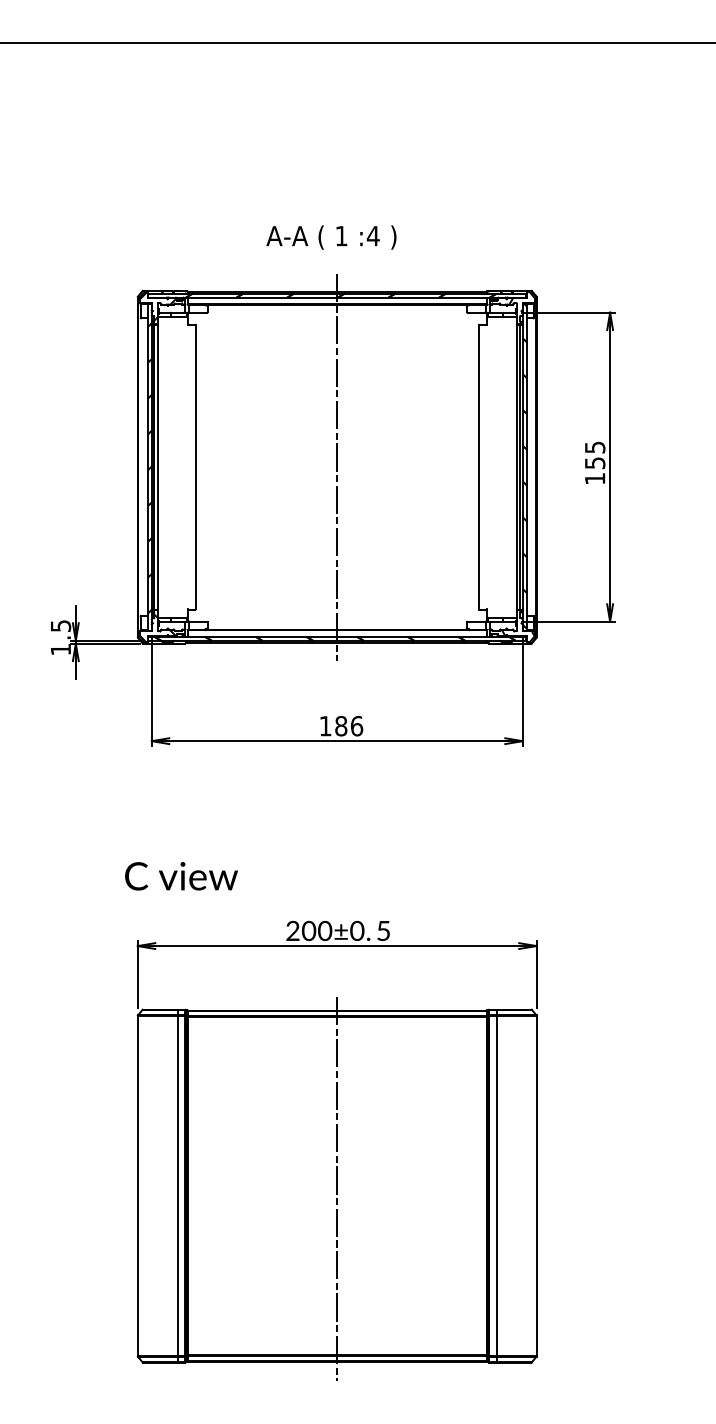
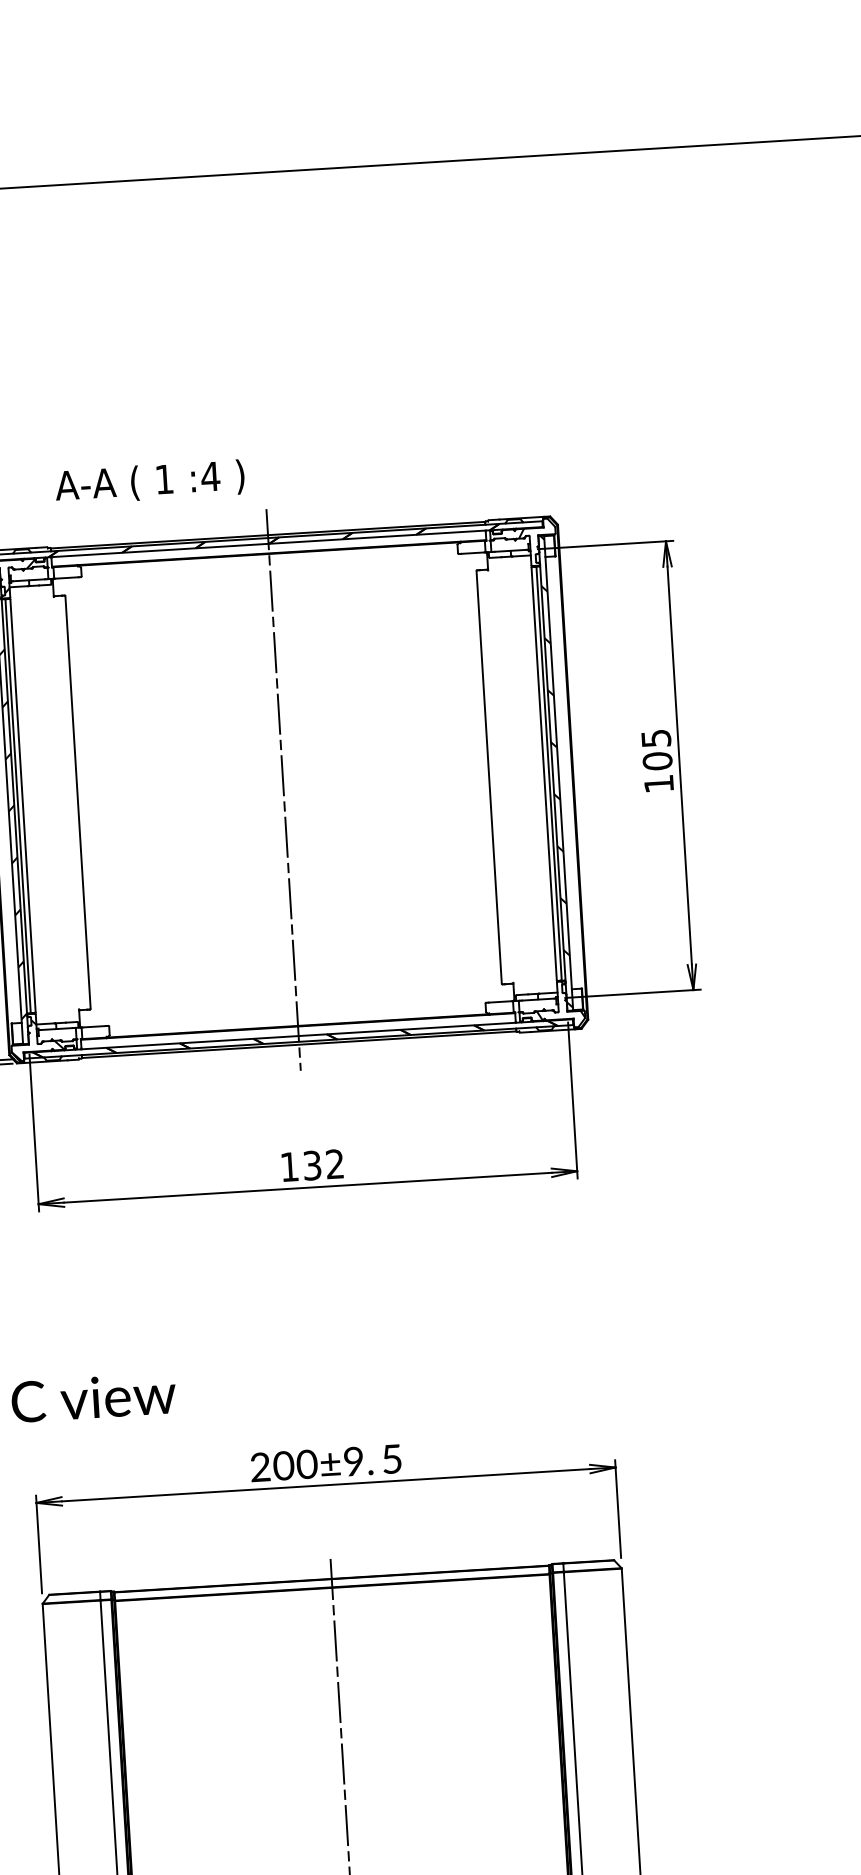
text: (331, 237) -> (149, 482), moved
text: (594, 463) -> (656, 761), 155 -> 105
text: (349, 725) -> (324, 1163), 186 -> 132
text: (357, 931) -> (354, 1462), 200±0. -> 200±9.

